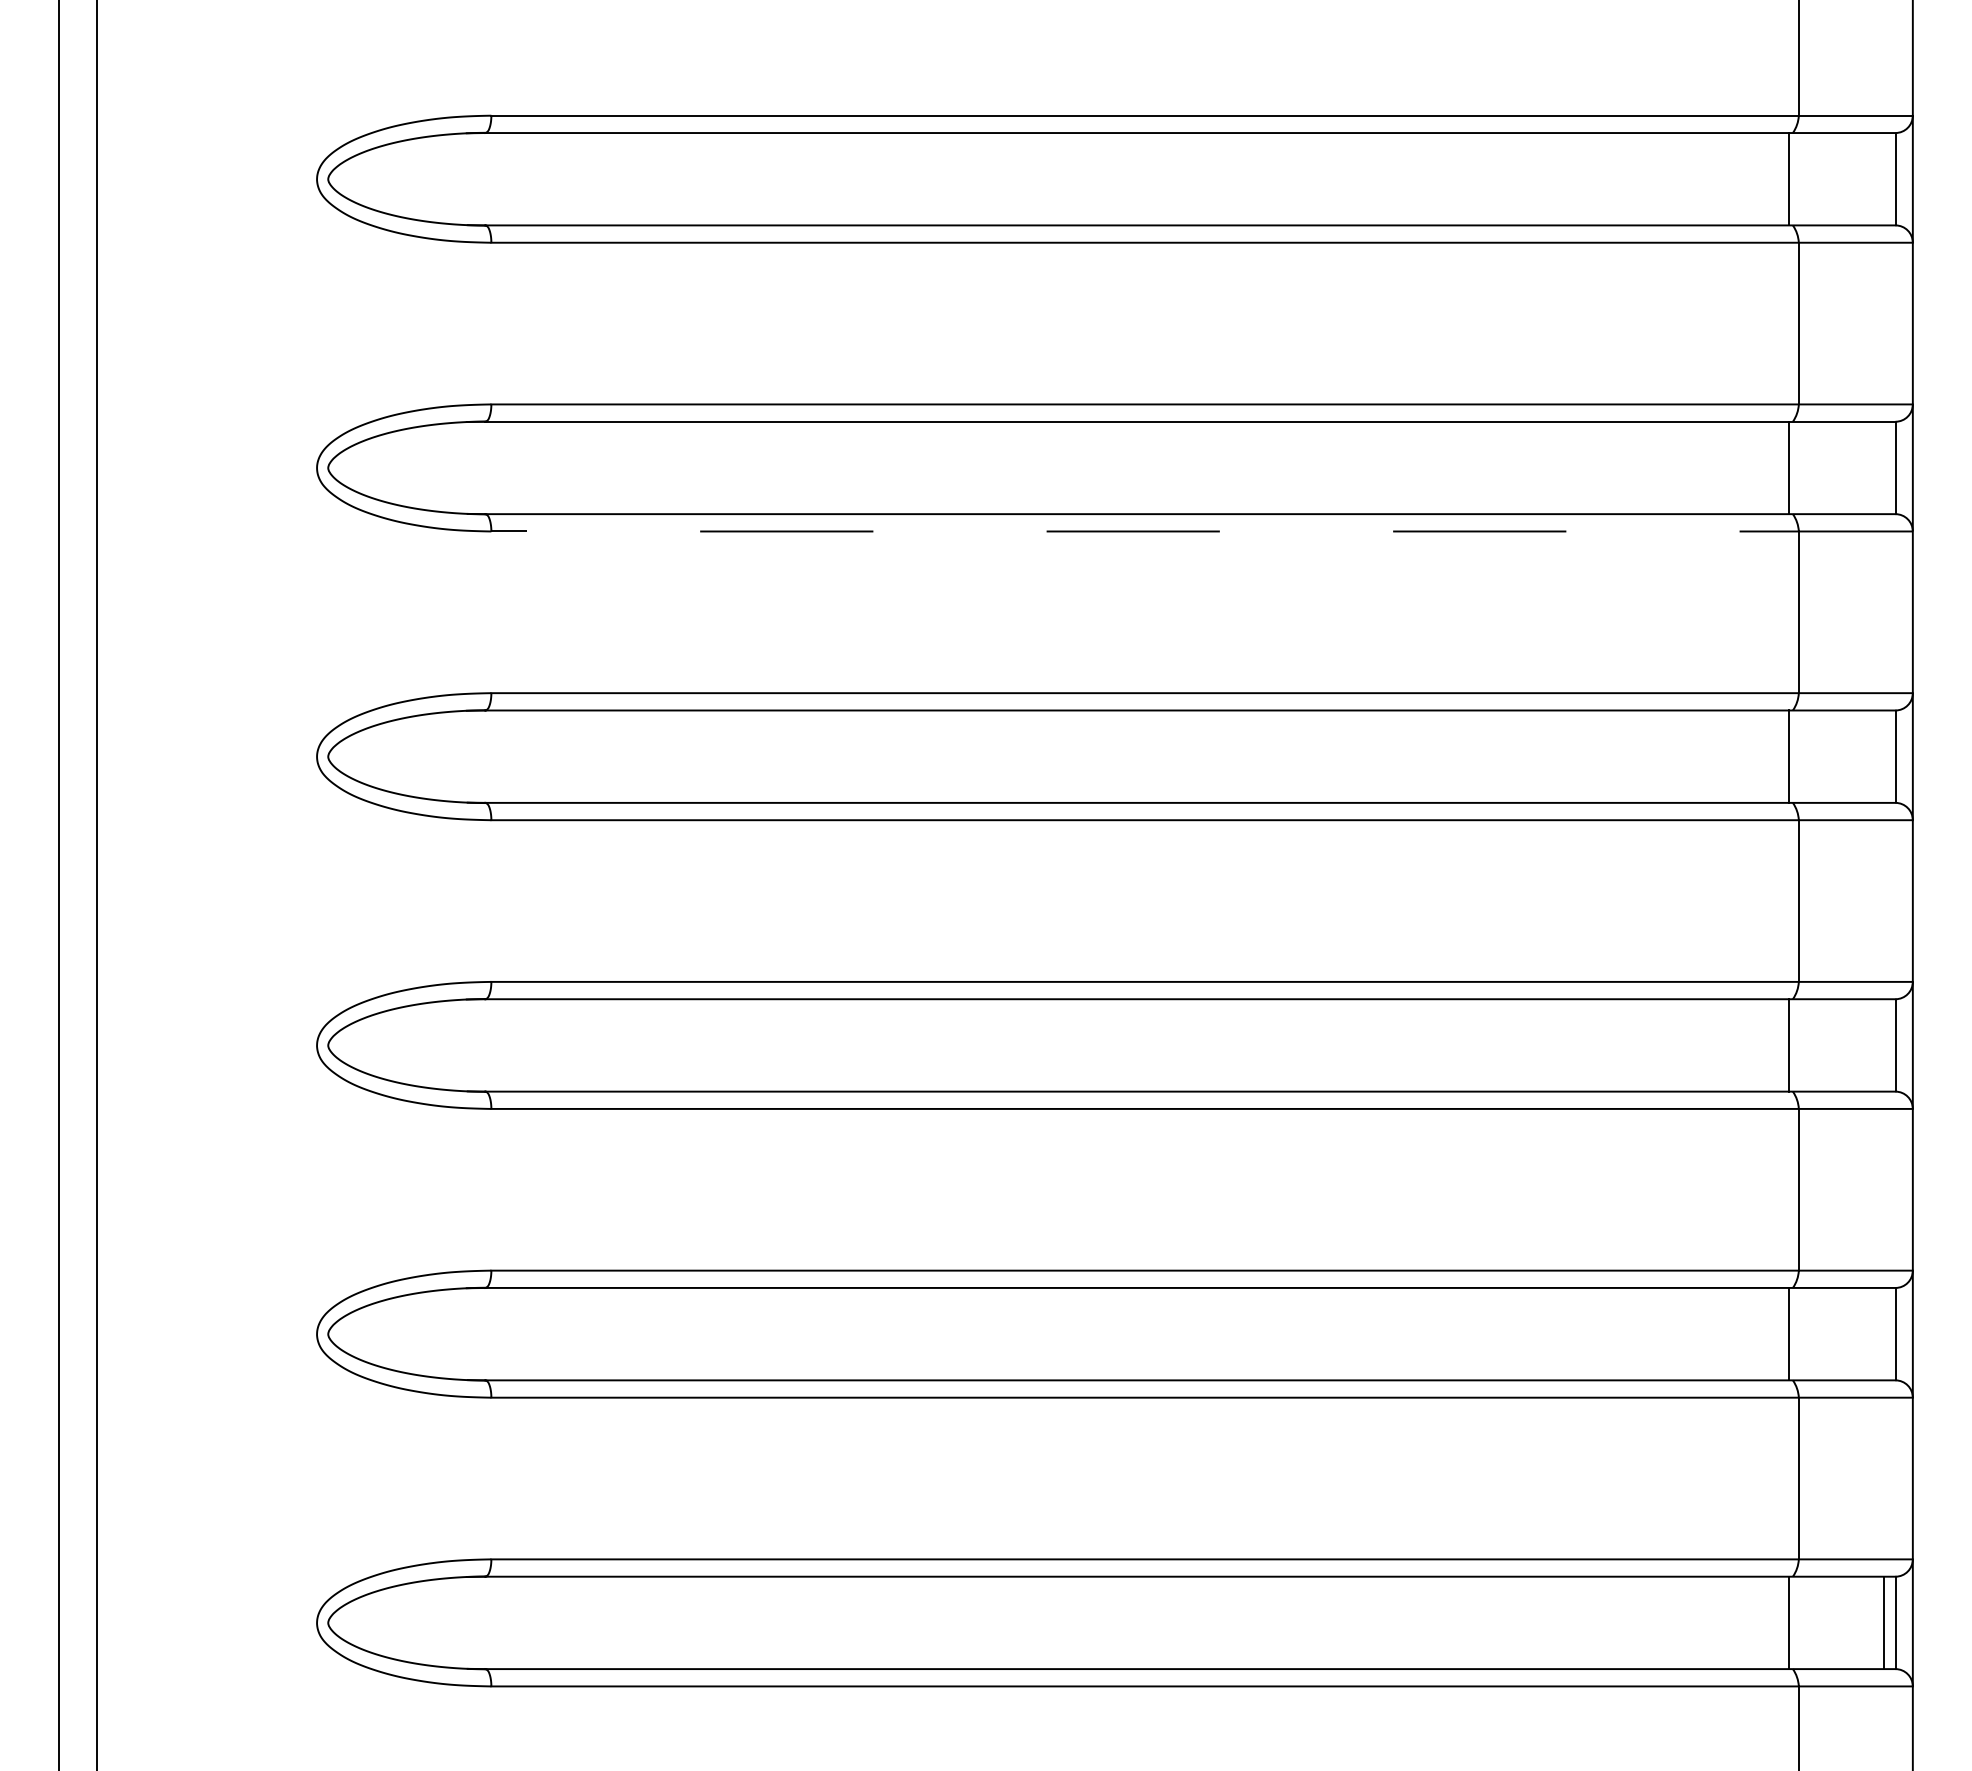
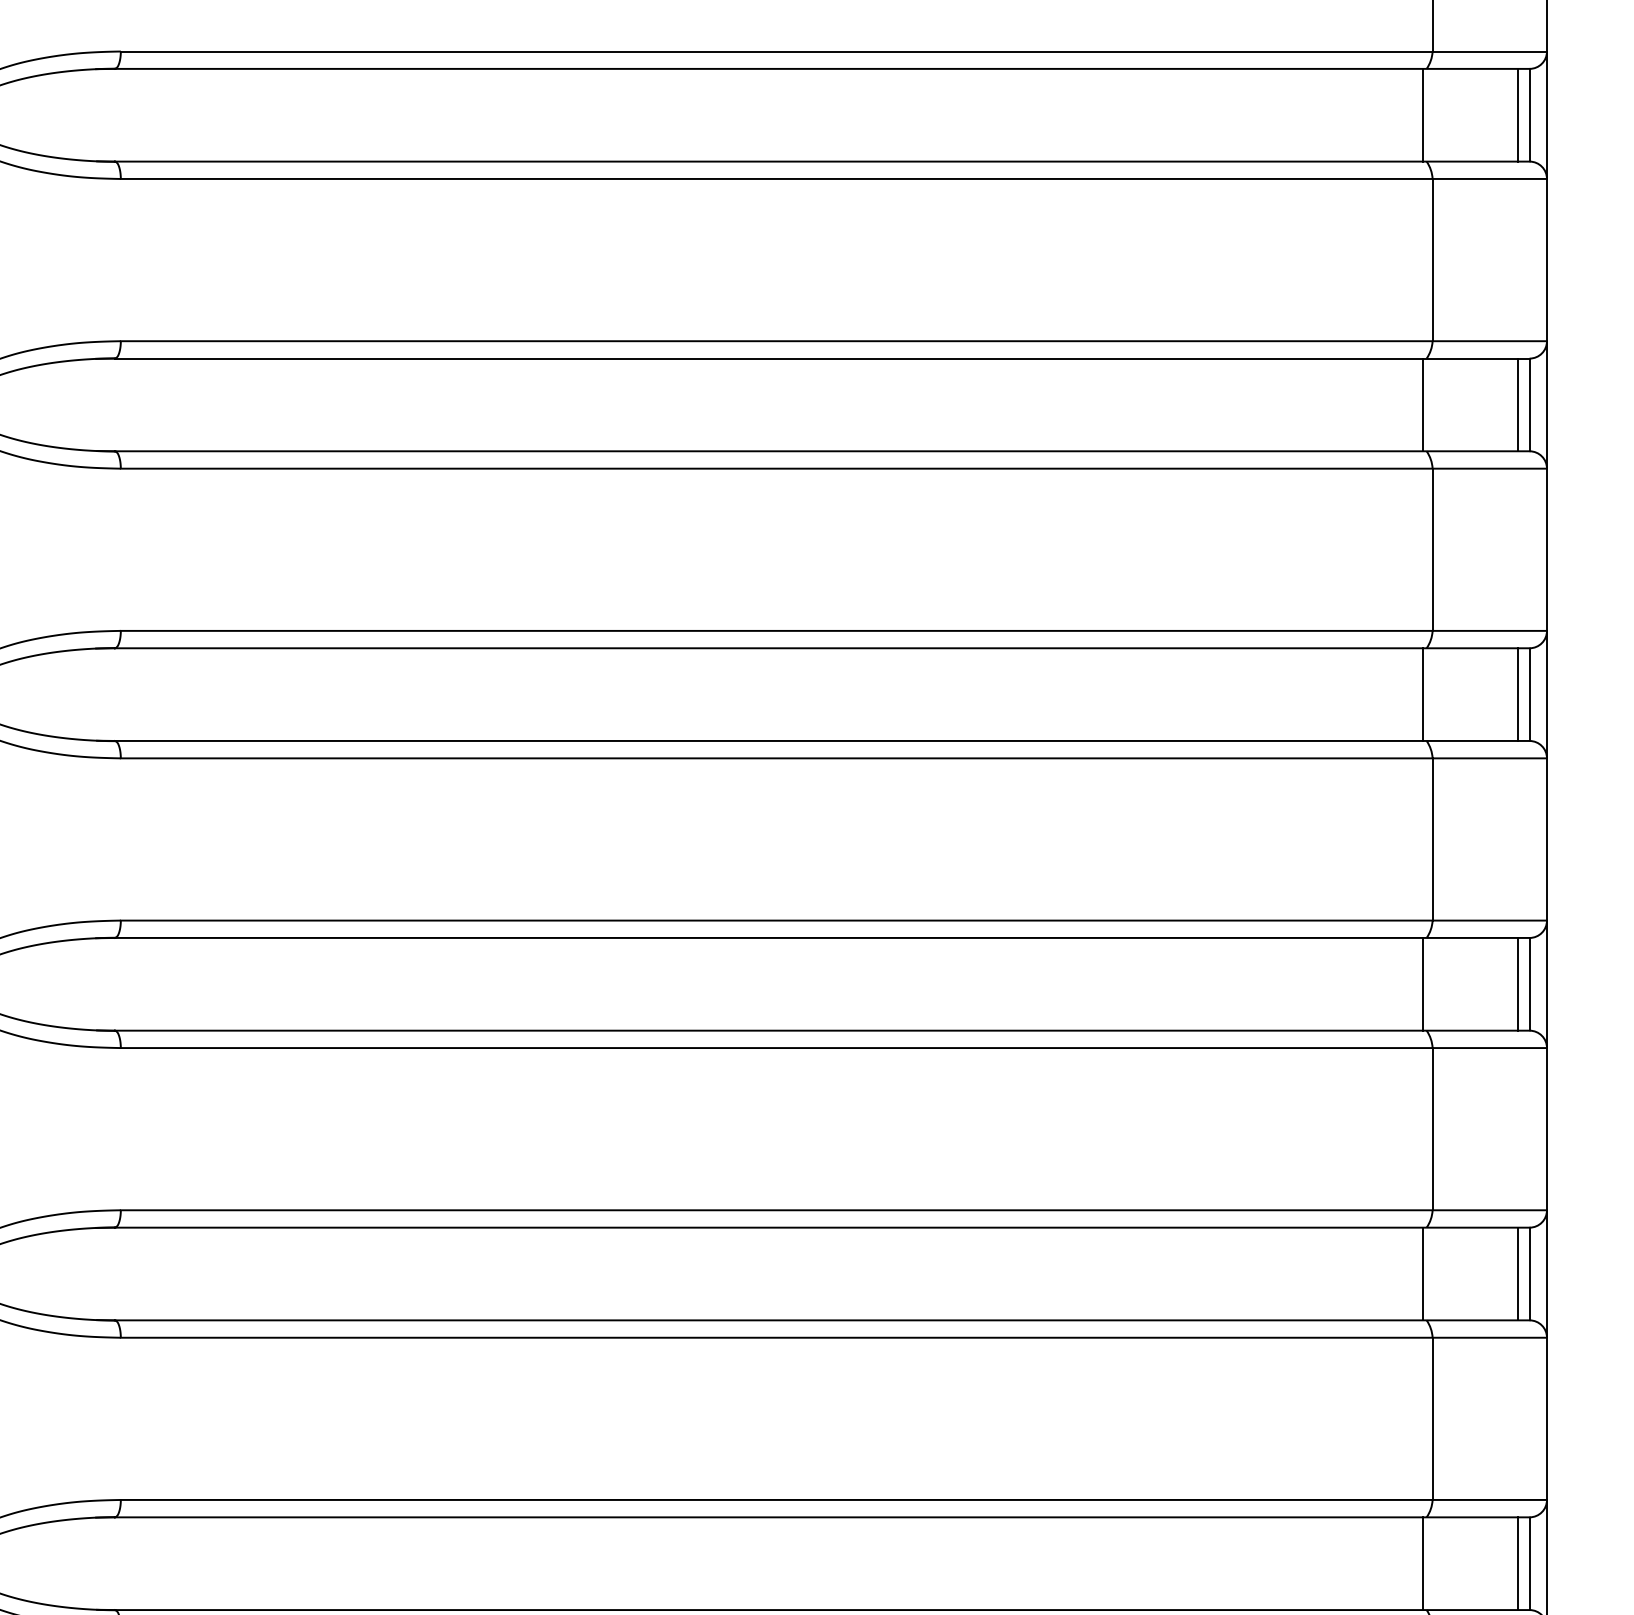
line: (1883, 179) -> (1517, 115), added
line: (1883, 467) -> (1517, 404), added
line: (1202, 531) -> (834, 468), dashed -> solid
line: (1883, 756) -> (1517, 694), added
line: (1883, 1045) -> (1517, 984), added
line: (1883, 1333) -> (1517, 1273), added

